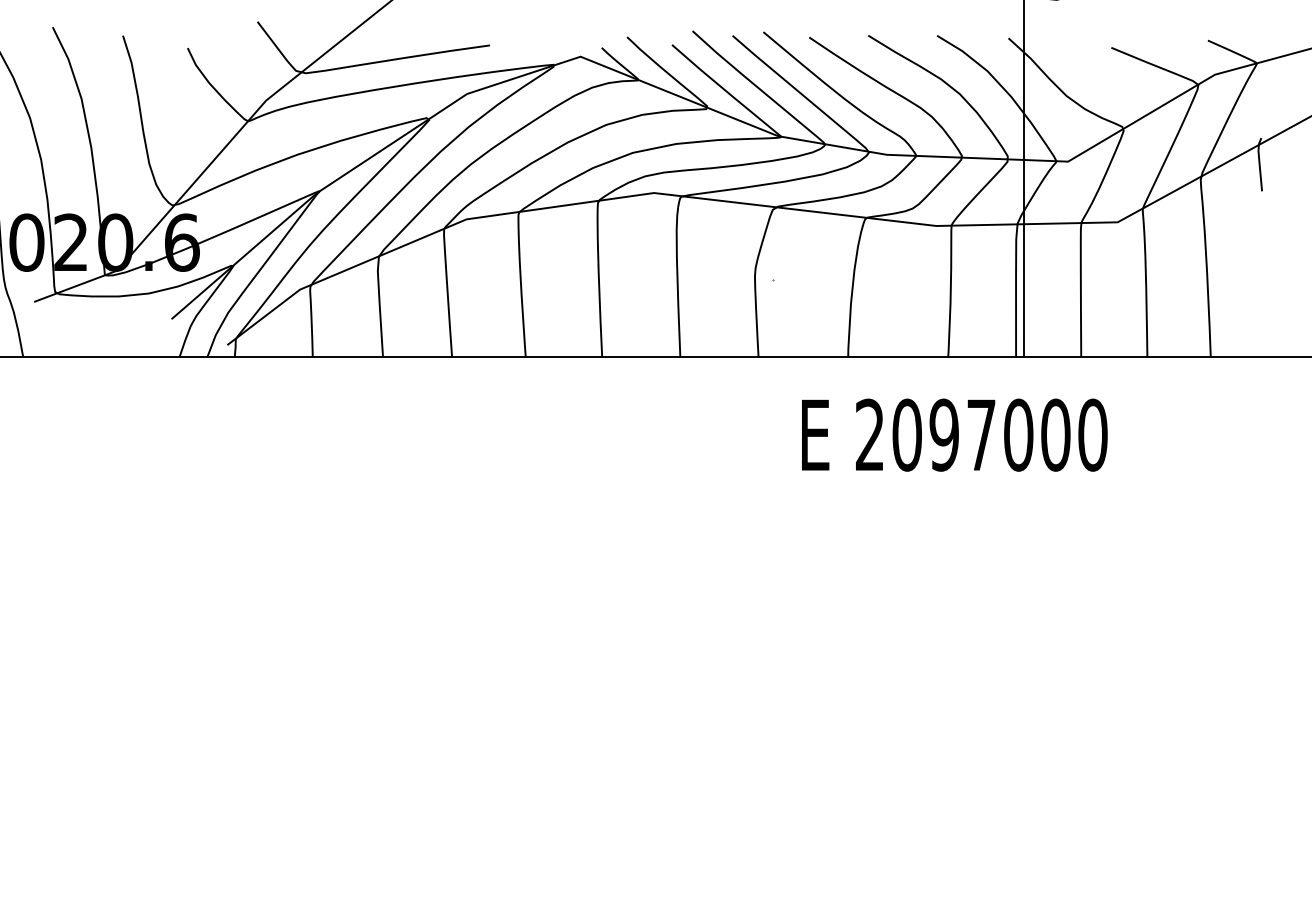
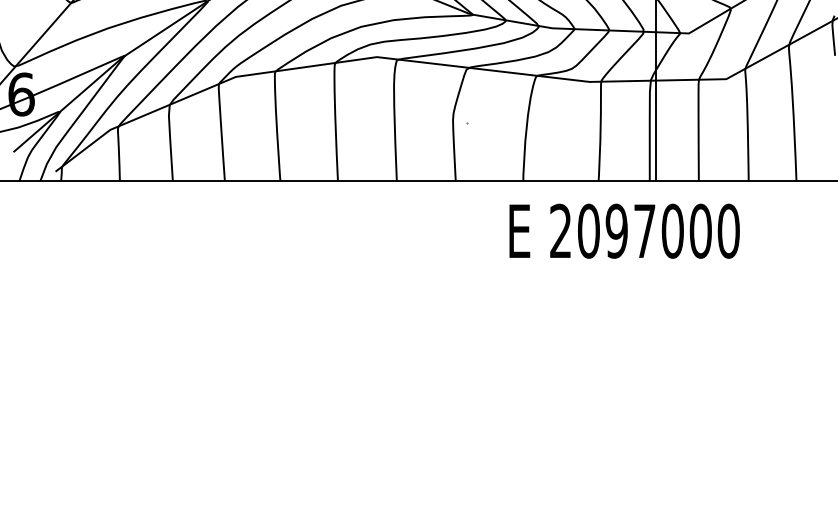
text: (954, 434) -> (624, 230), moved

